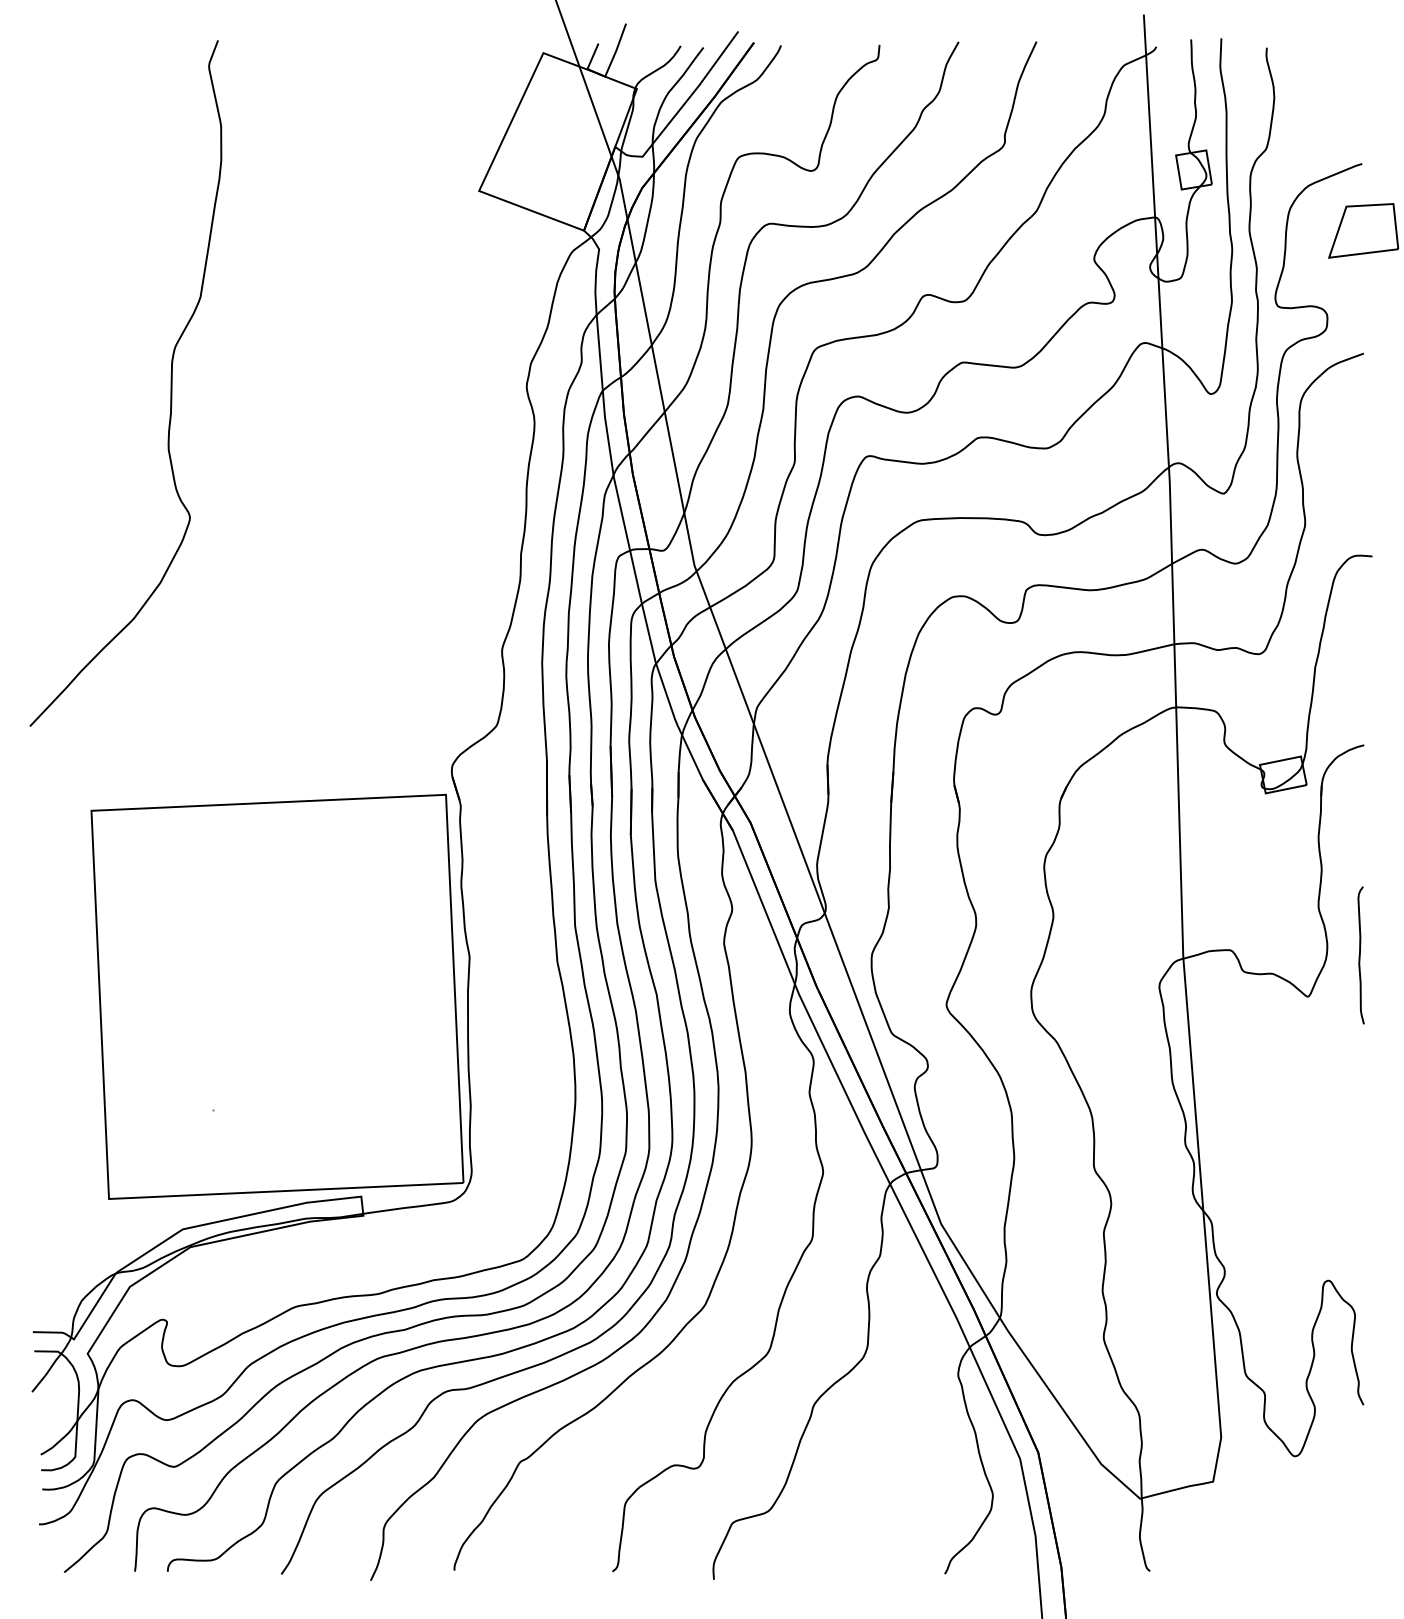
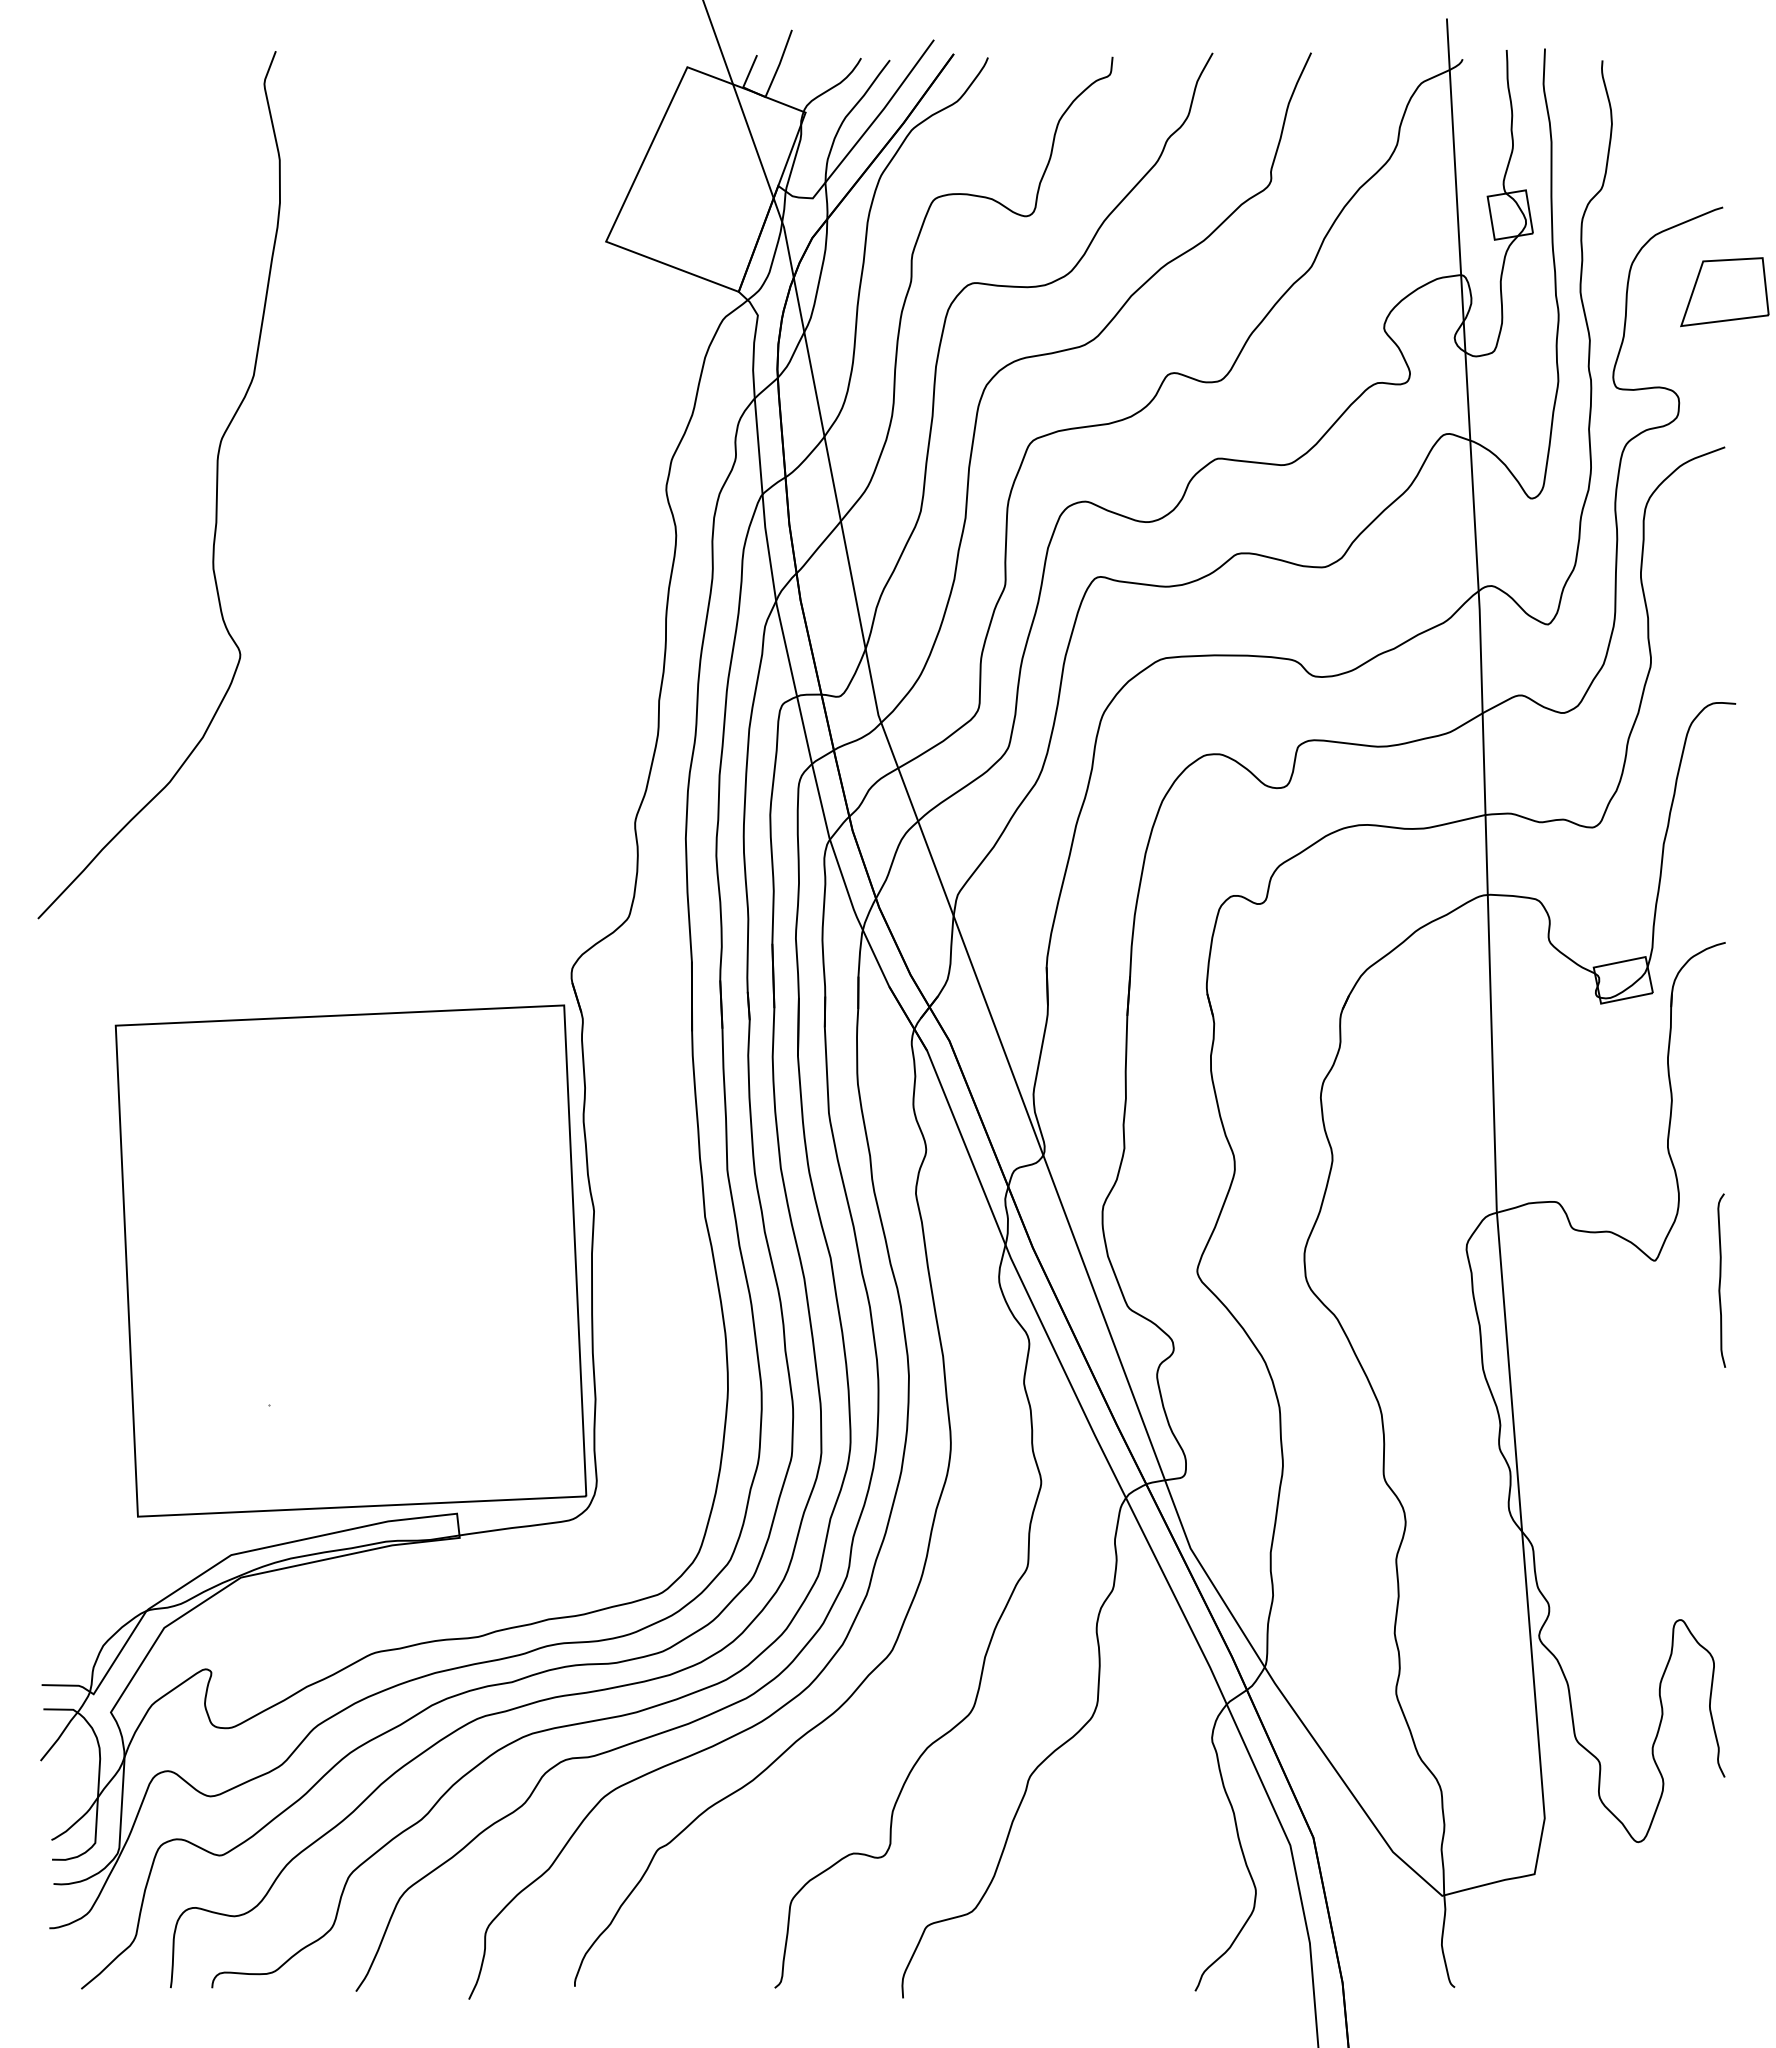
curve: (1360, 955) -> (1720, 1280), moved

